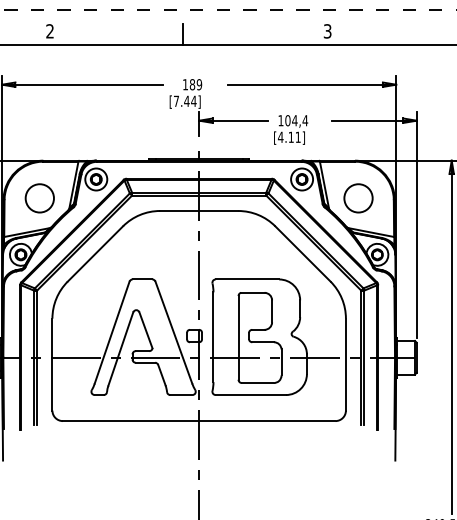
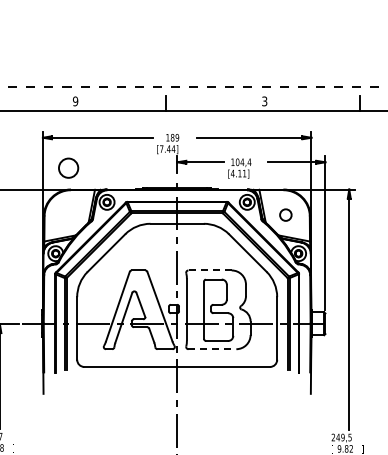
text: (49, 31) -> (75, 101), 2 -> 9
circle: (39, 197) -> (68, 167), moved
circle: (358, 197) -> (285, 214), size x0.6
line: (248, 279) -> (210, 270), solid -> dashed
line: (250, 395) -> (212, 349), solid -> dashed

